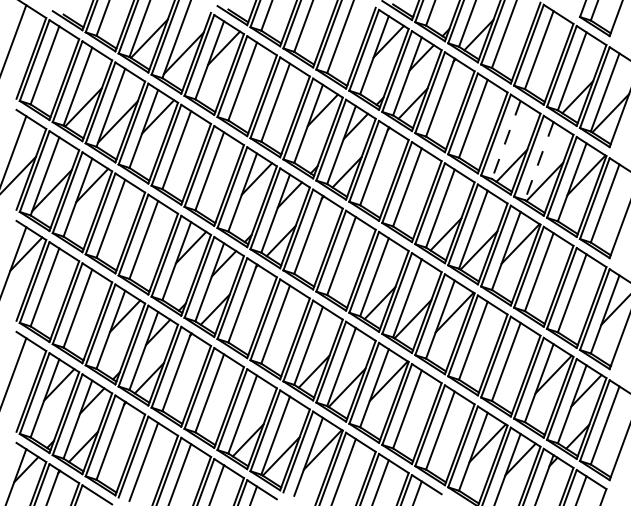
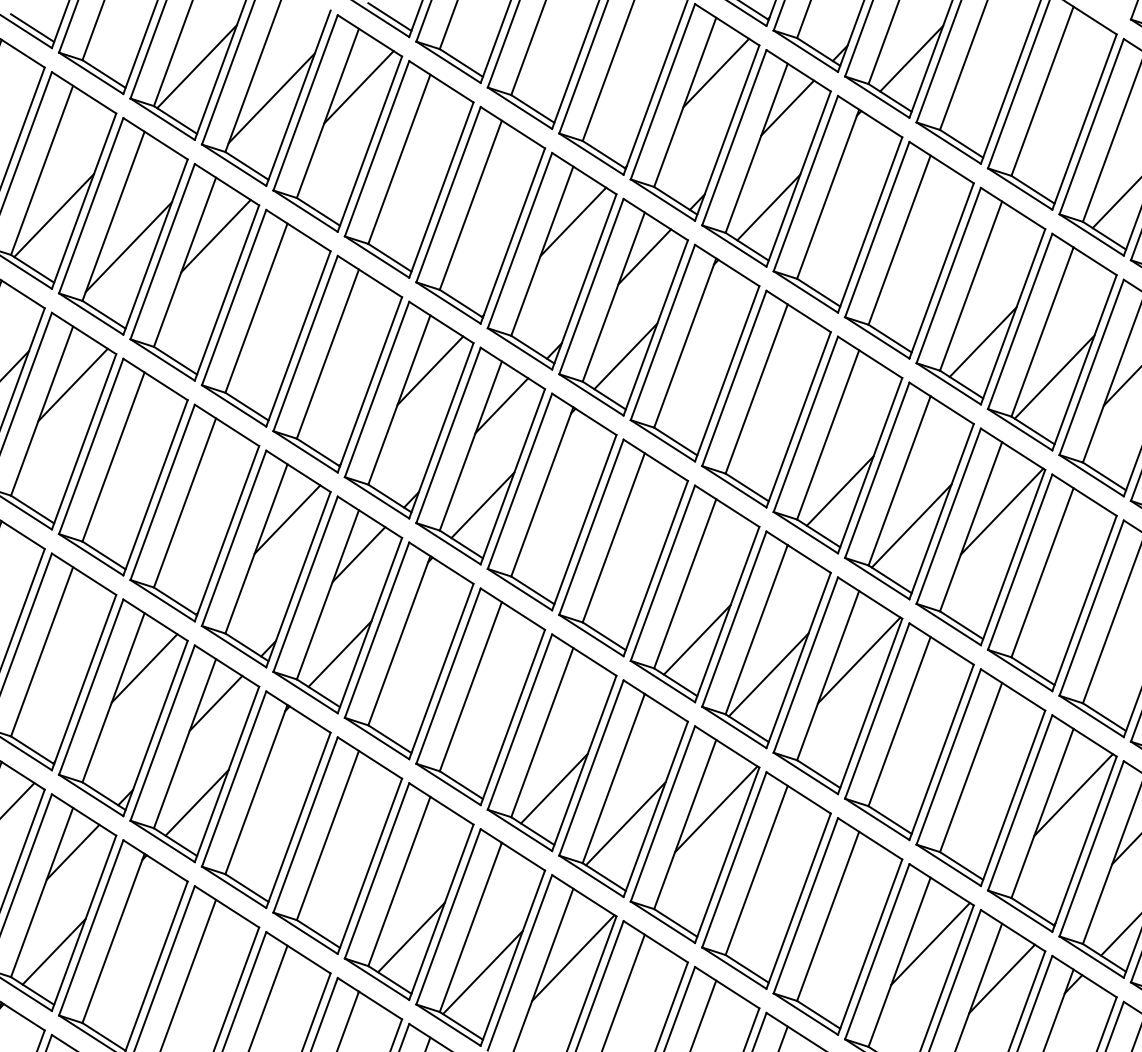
line: (506, 139) -> (971, 285), dashed -> solid
line: (539, 161) -> (1043, 332), dashed -> solid

